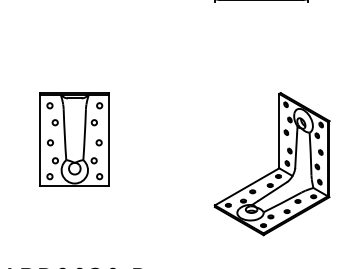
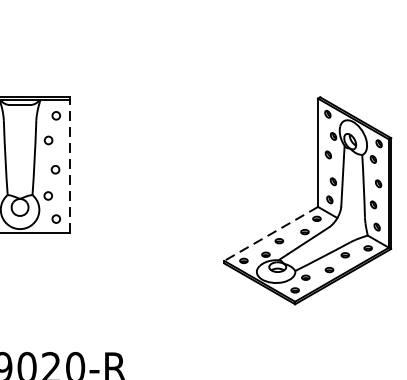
line: (109, 140) -> (70, 166), solid -> dashed
line: (246, 187) -> (270, 234), solid -> dashed

